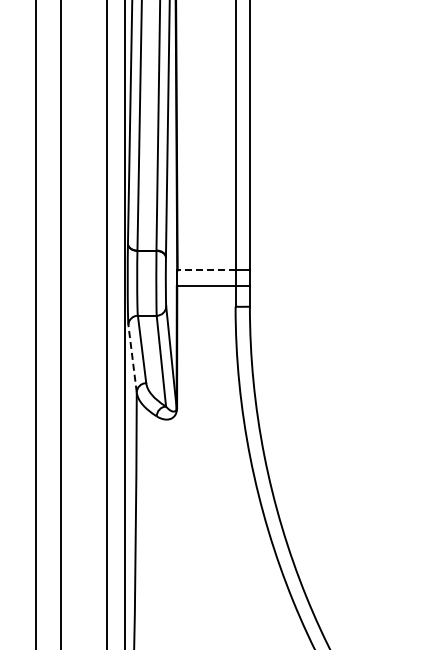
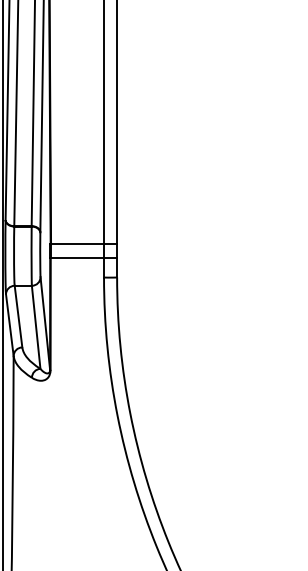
line: (205, 270) -> (76, 244), dashed -> solid
line: (132, 358) -> (9, 324), dashed -> solid

